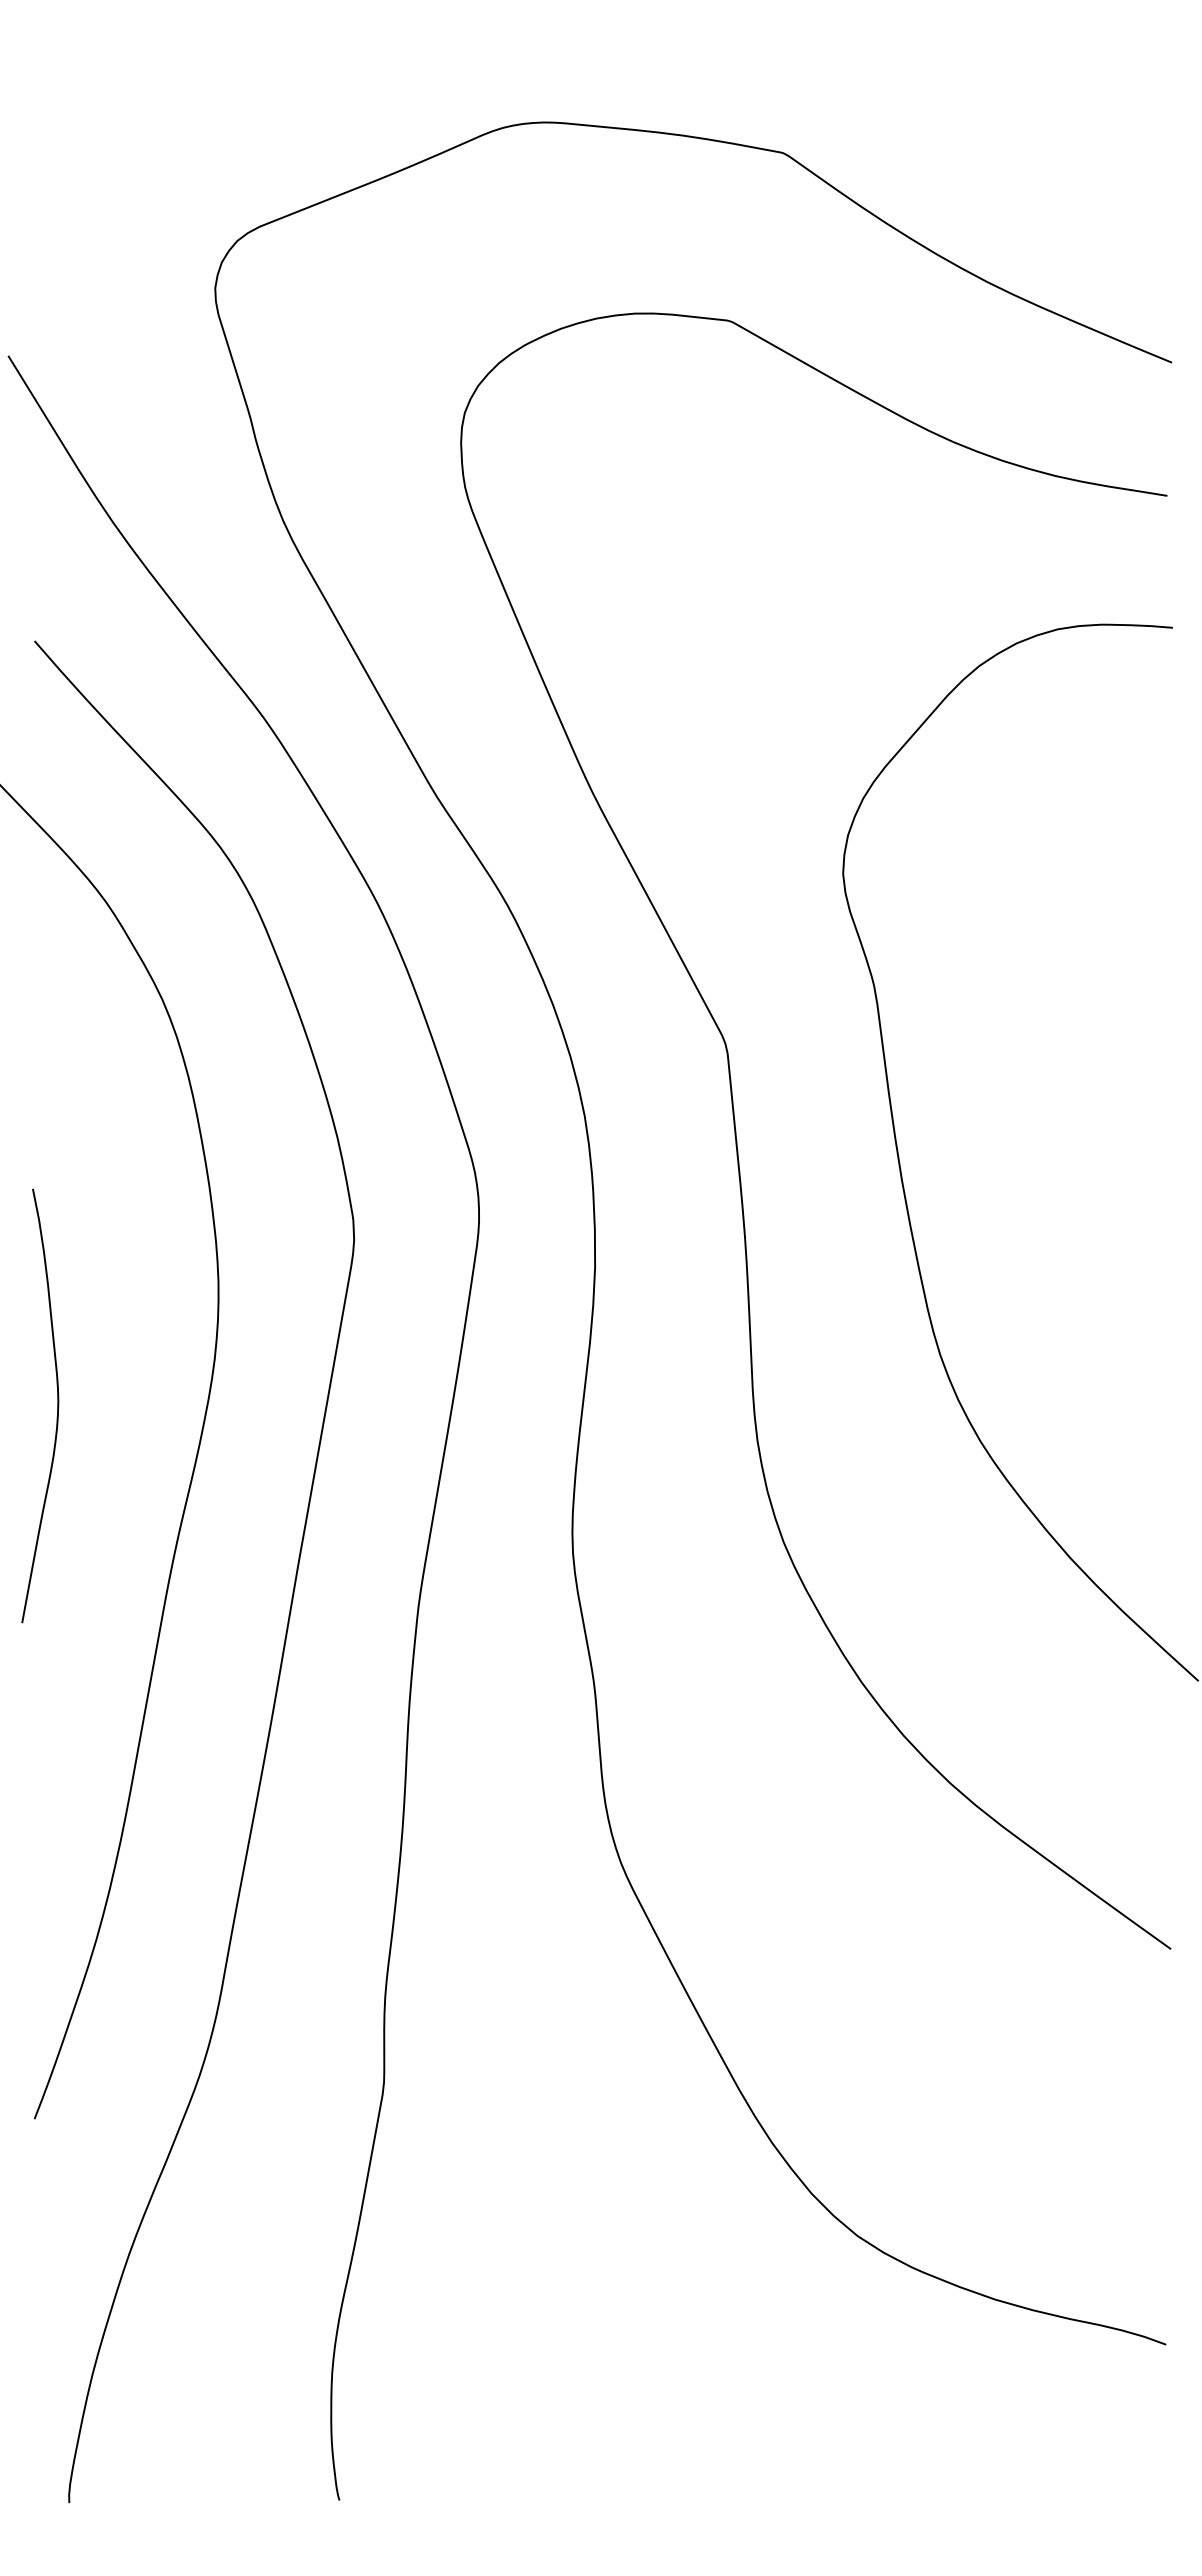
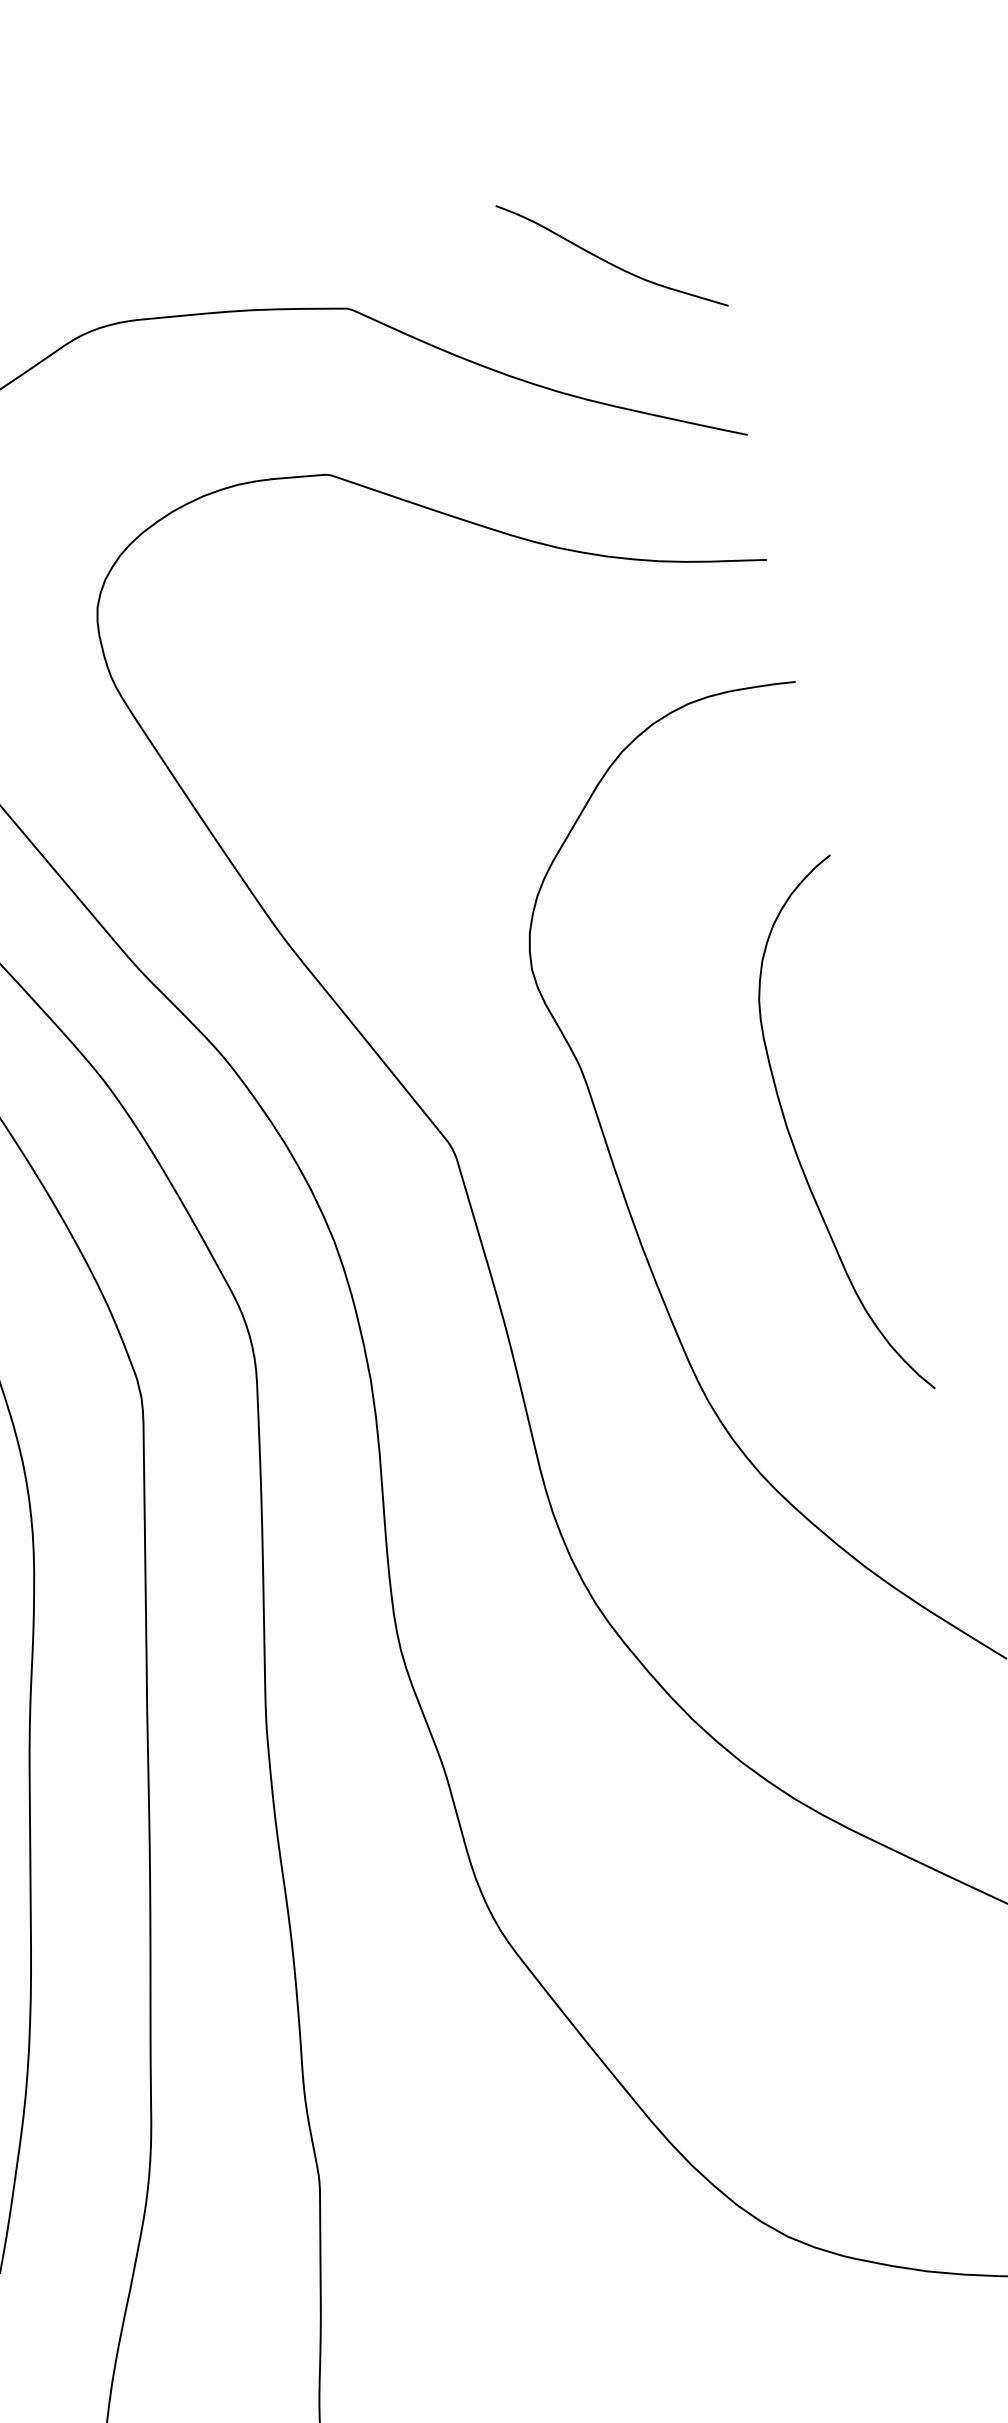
curve: (1063, 156) -> (609, 262), added
curve: (1080, 1108) -> (794, 1146), added

